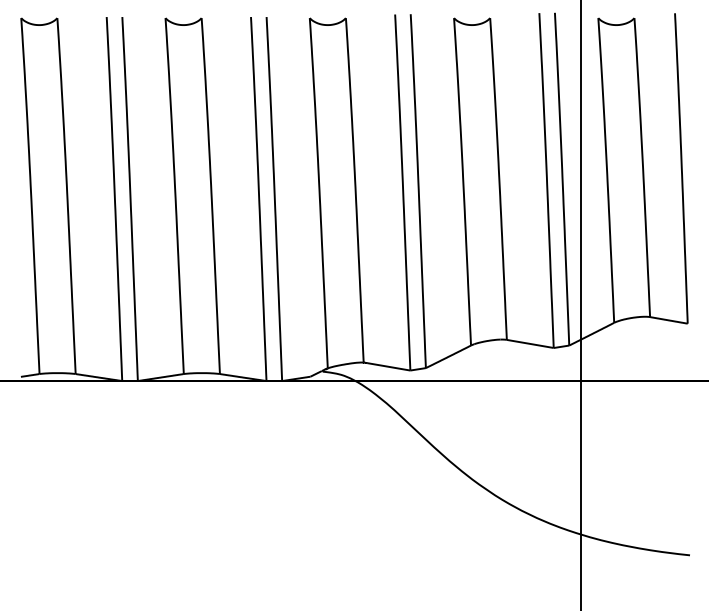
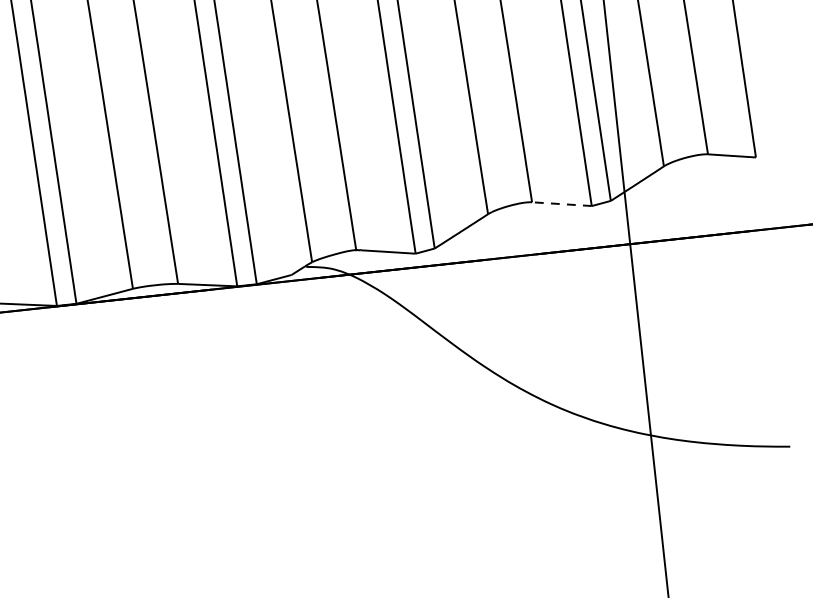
line: (530, 344) -> (562, 204), solid -> dashed

